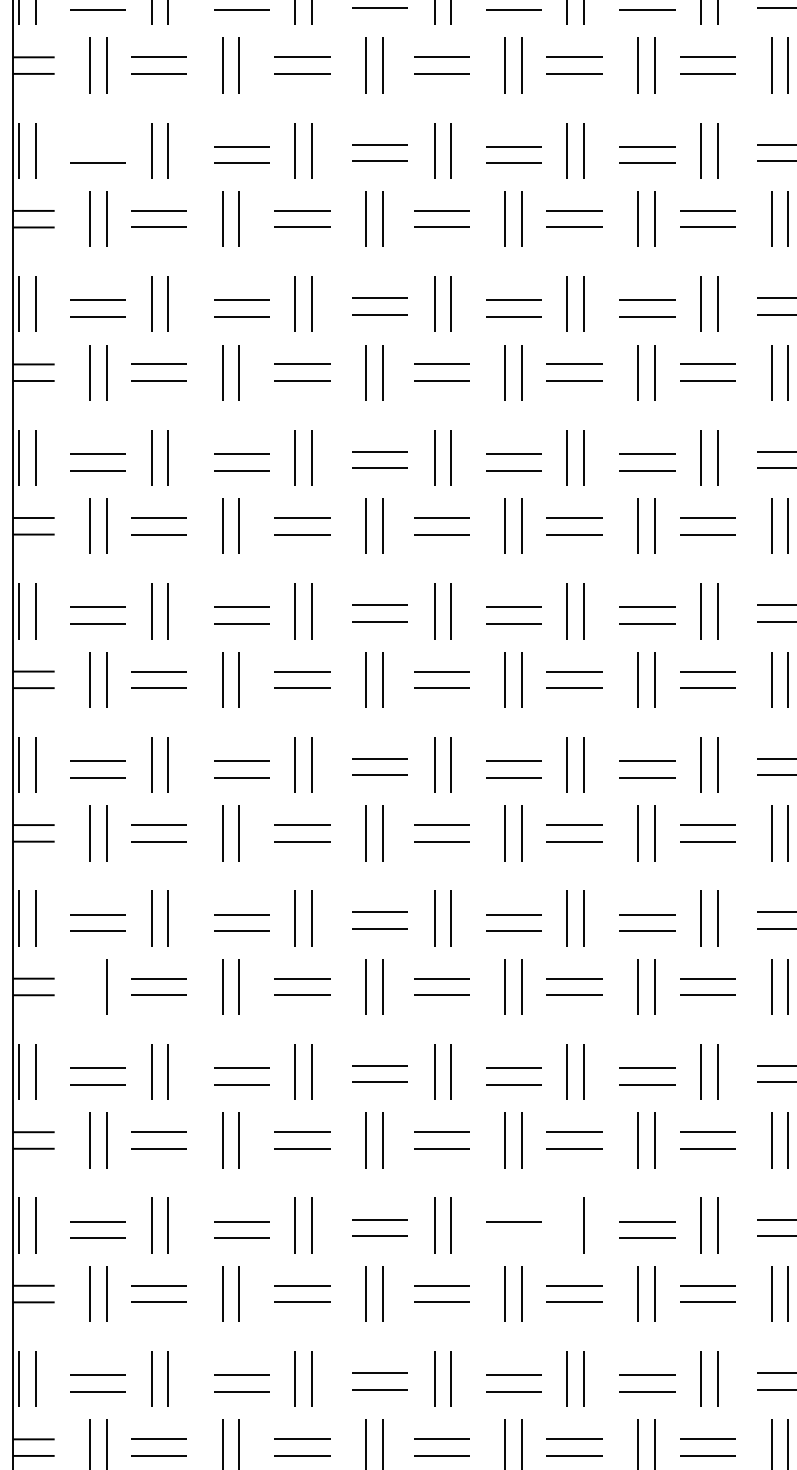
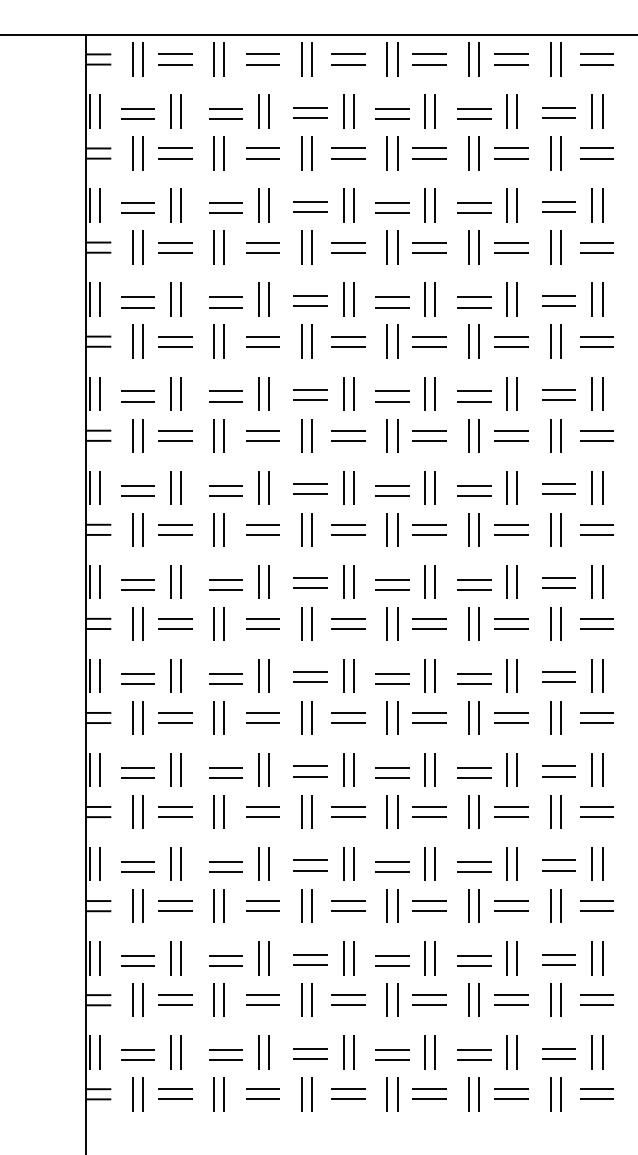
line: (97, 145) -> (137, 202), added
line: (89, 986) -> (132, 717), added
line: (565, 1224) -> (424, 863), added
line: (513, 1237) -> (392, 871), added

